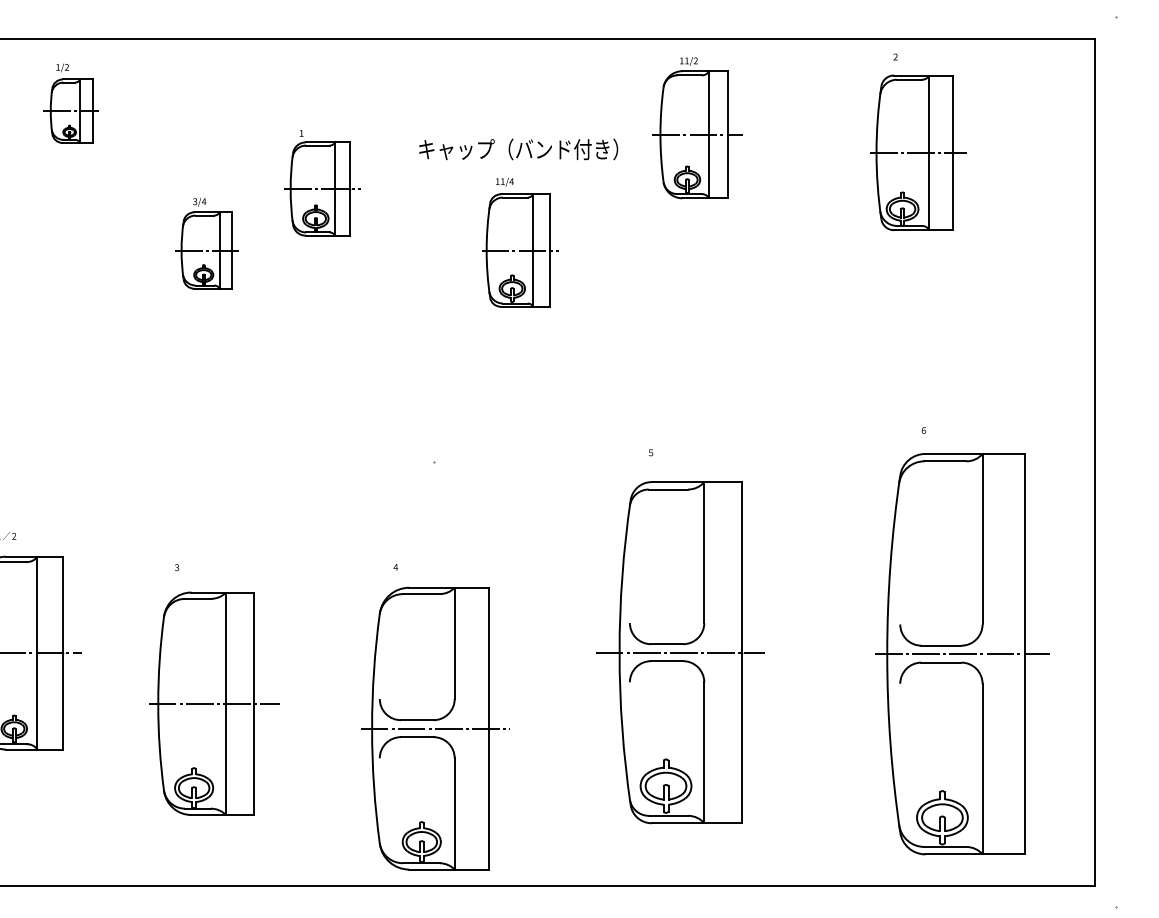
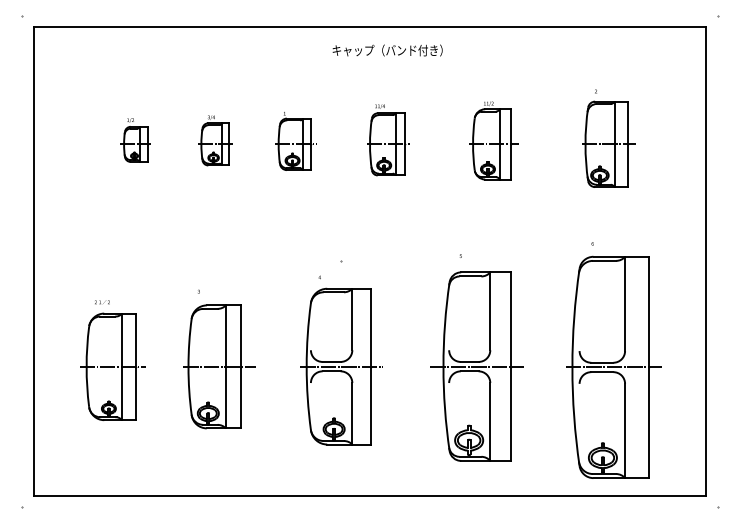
part: (71, 104) -> (135, 140), moved
part: (697, 127) -> (493, 140), moved
part: (918, 142) -> (608, 138), moved
text: (518, 149) -> (387, 50), moved
part: (321, 183) -> (295, 141), moved
part: (961, 641) -> (613, 360), moved
part: (214, 690) -> (219, 359), moved
part: (435, 717) -> (341, 360), moved

